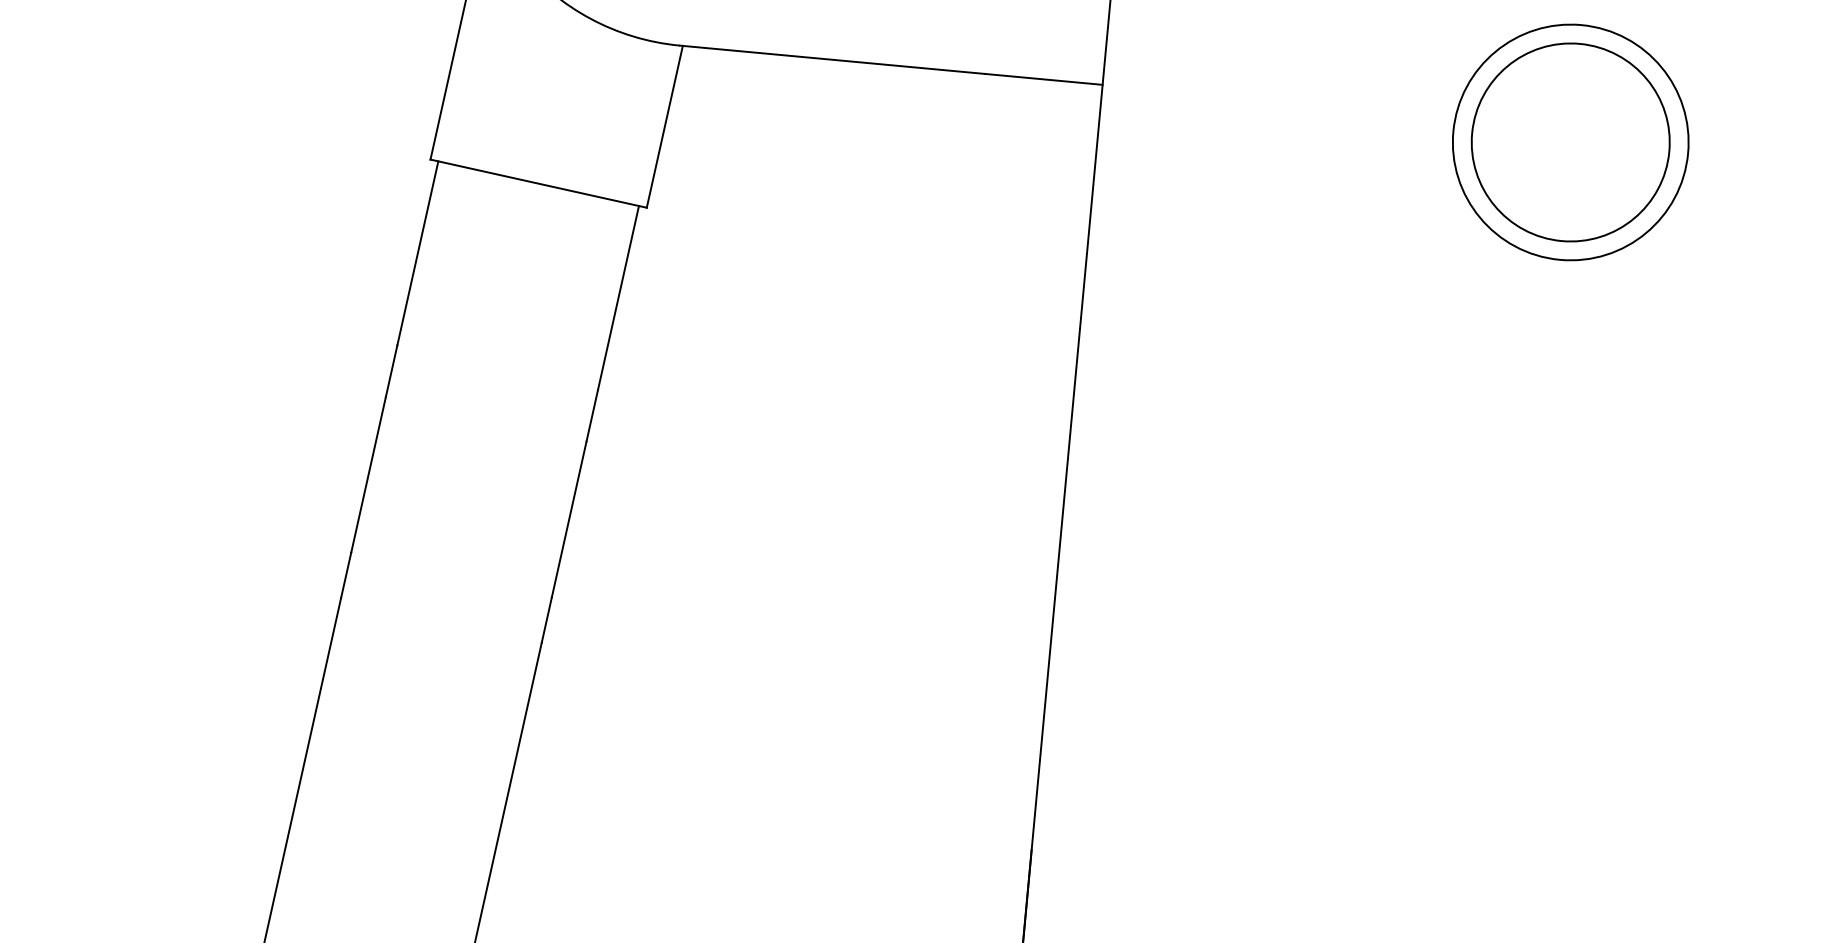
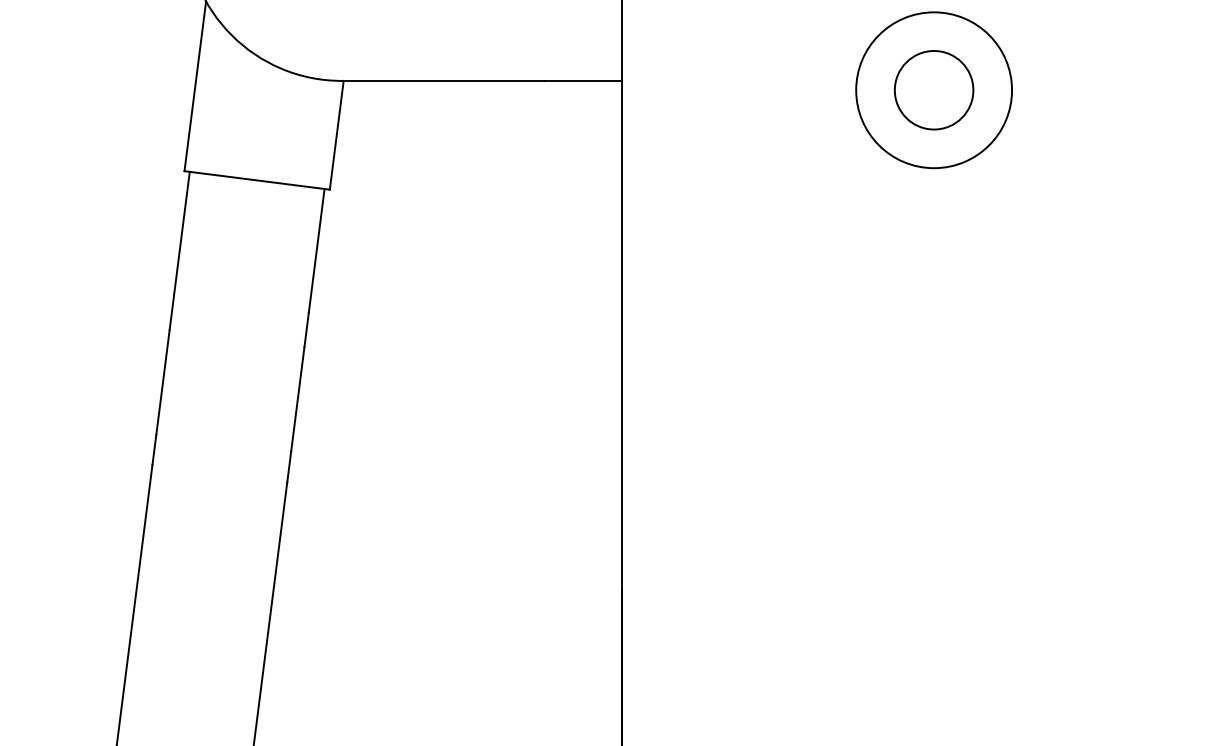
circle: (1569, 141) -> (933, 89), size x0.6

